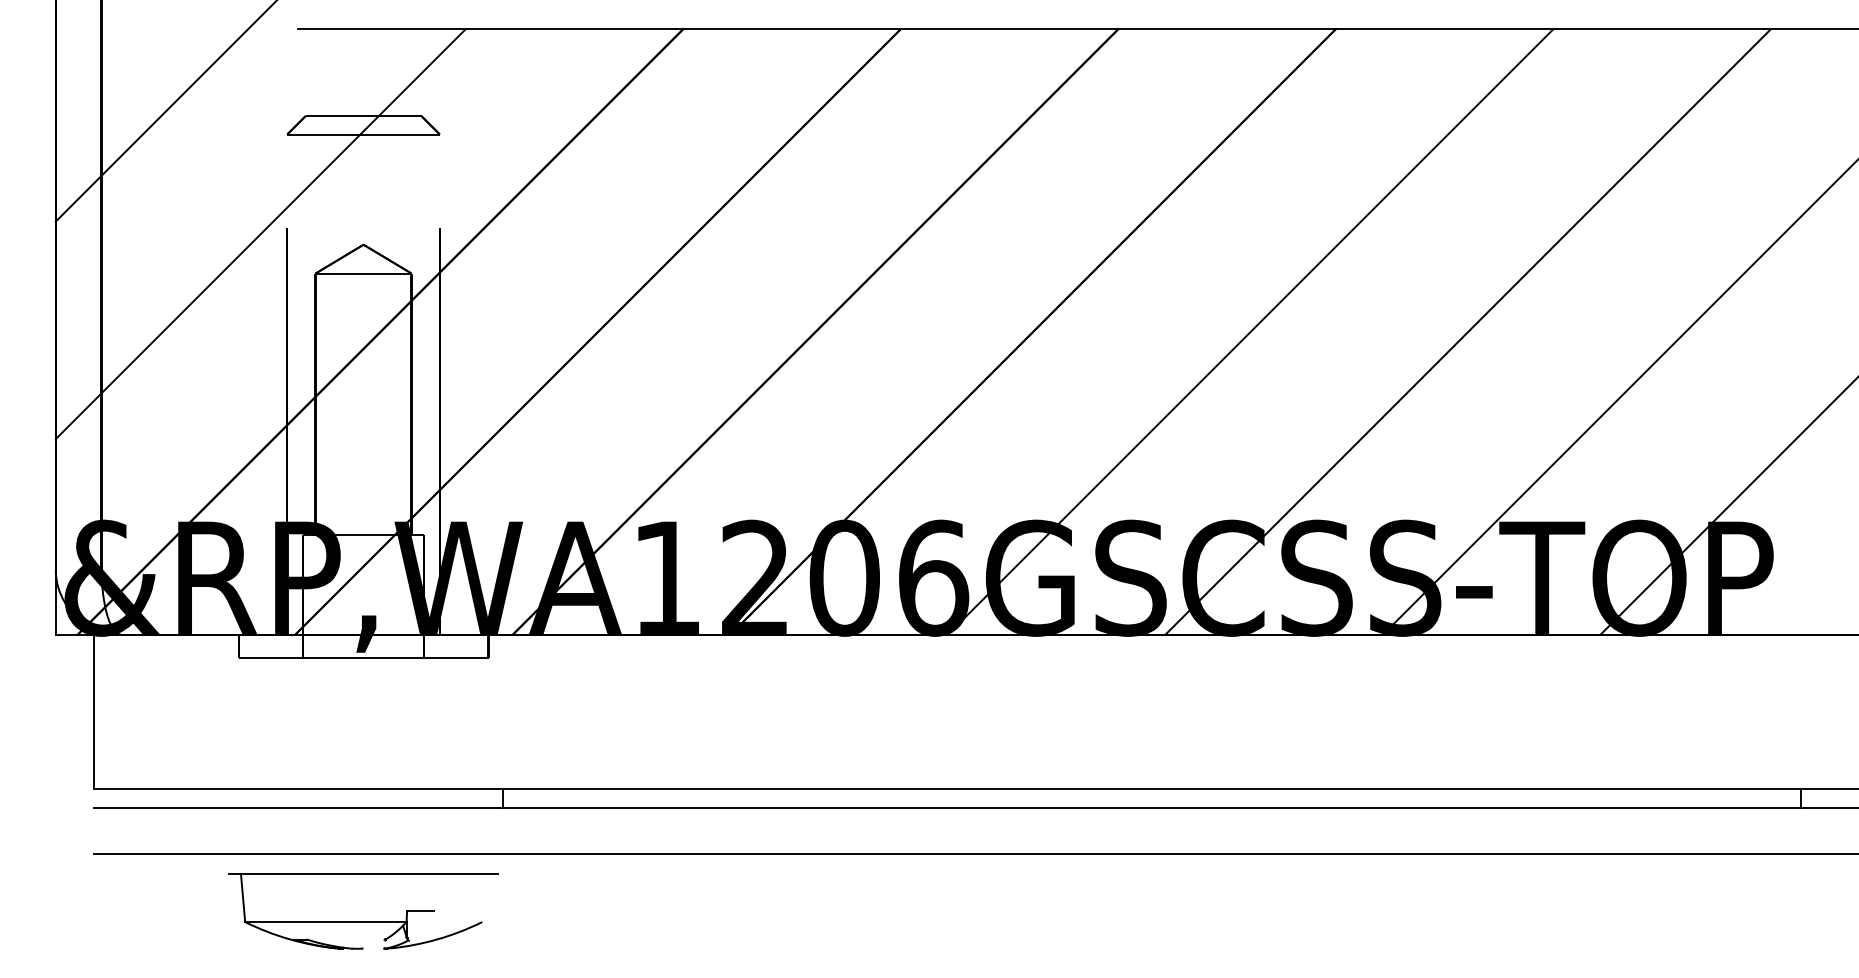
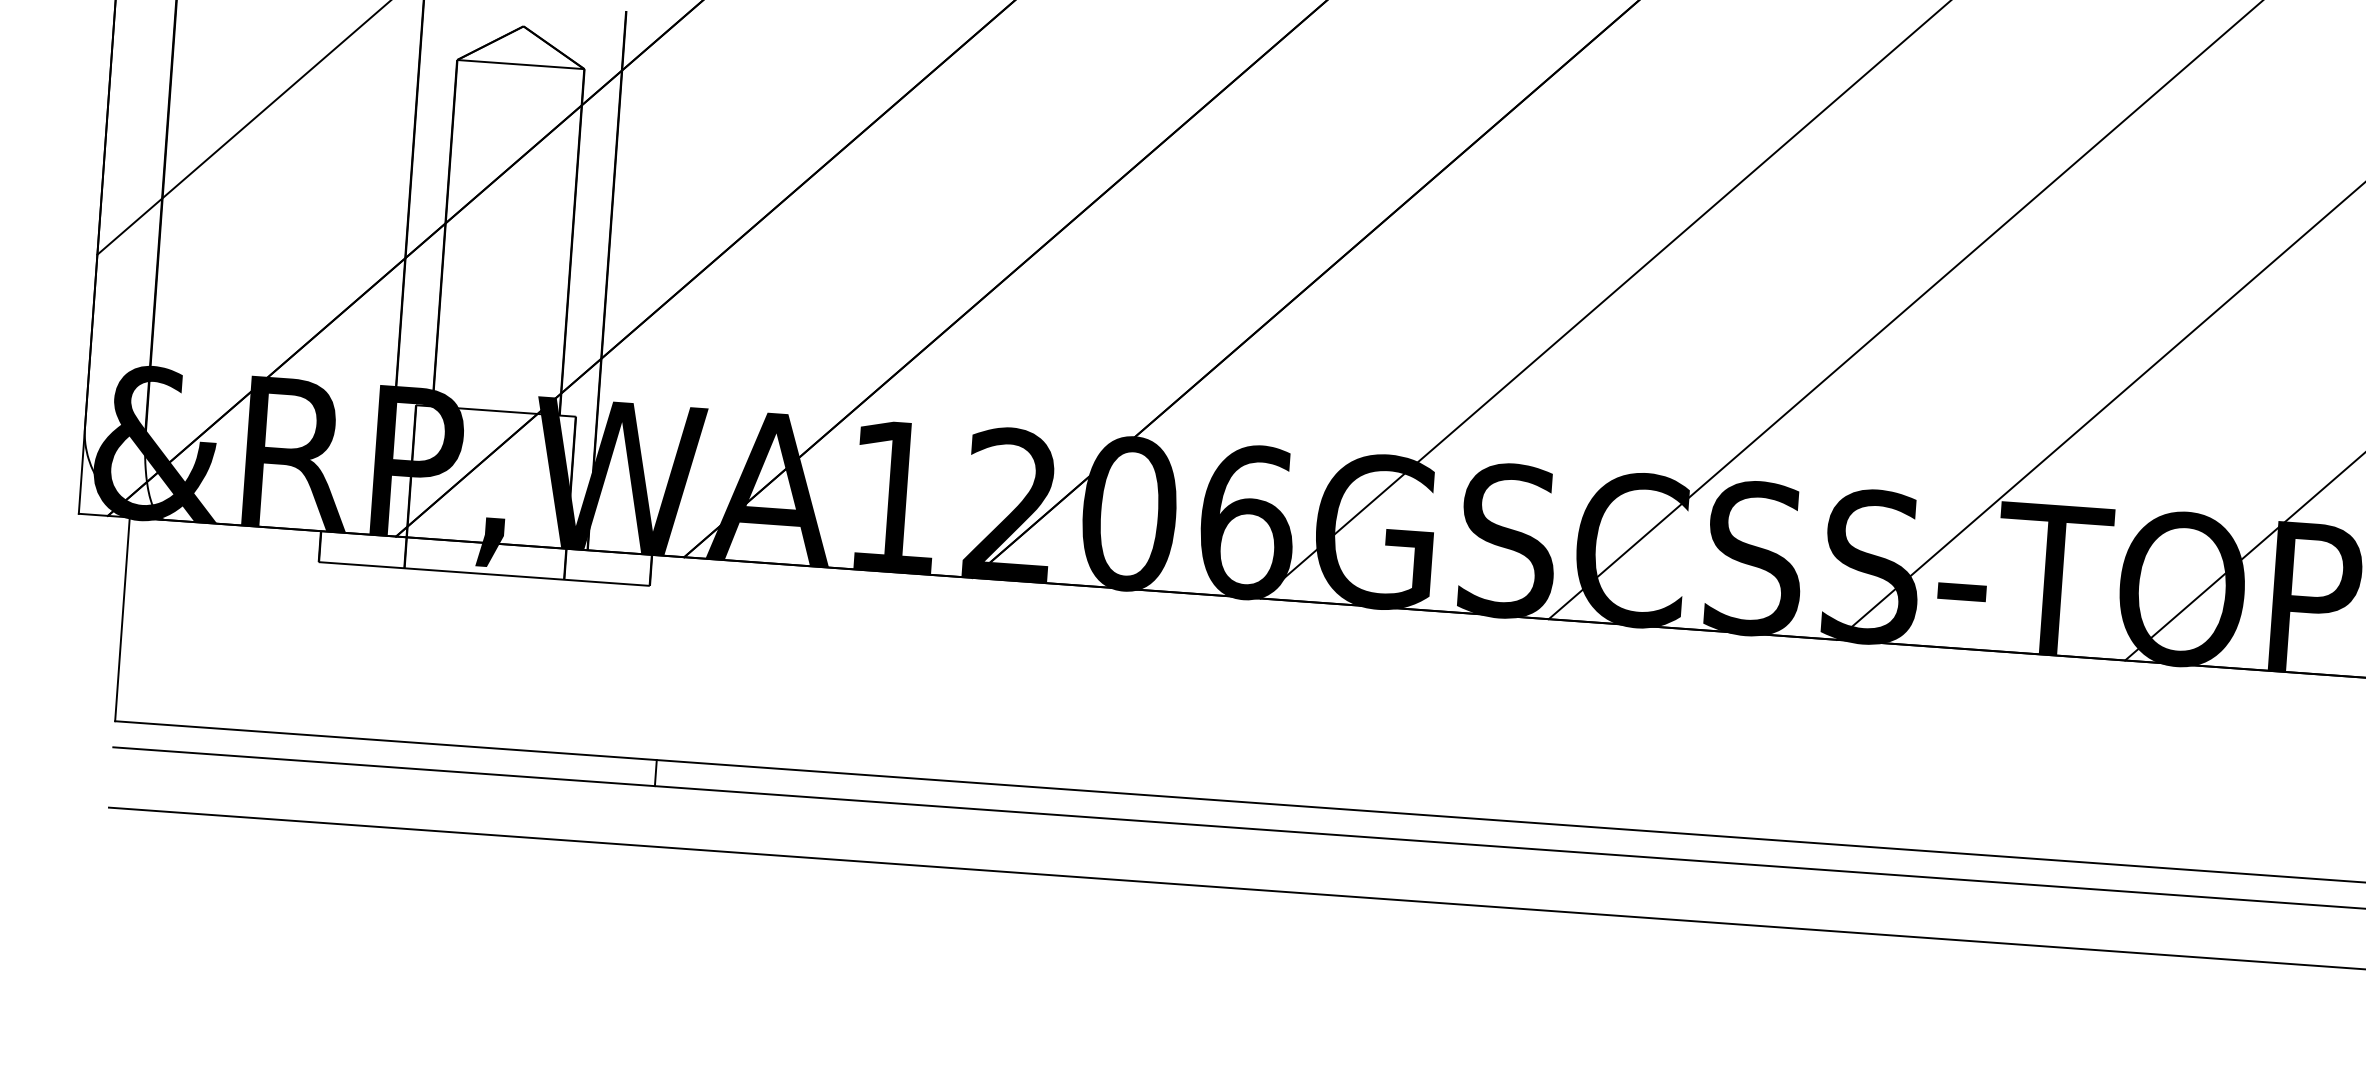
part: (363, 921) -> (459, 922), removed

